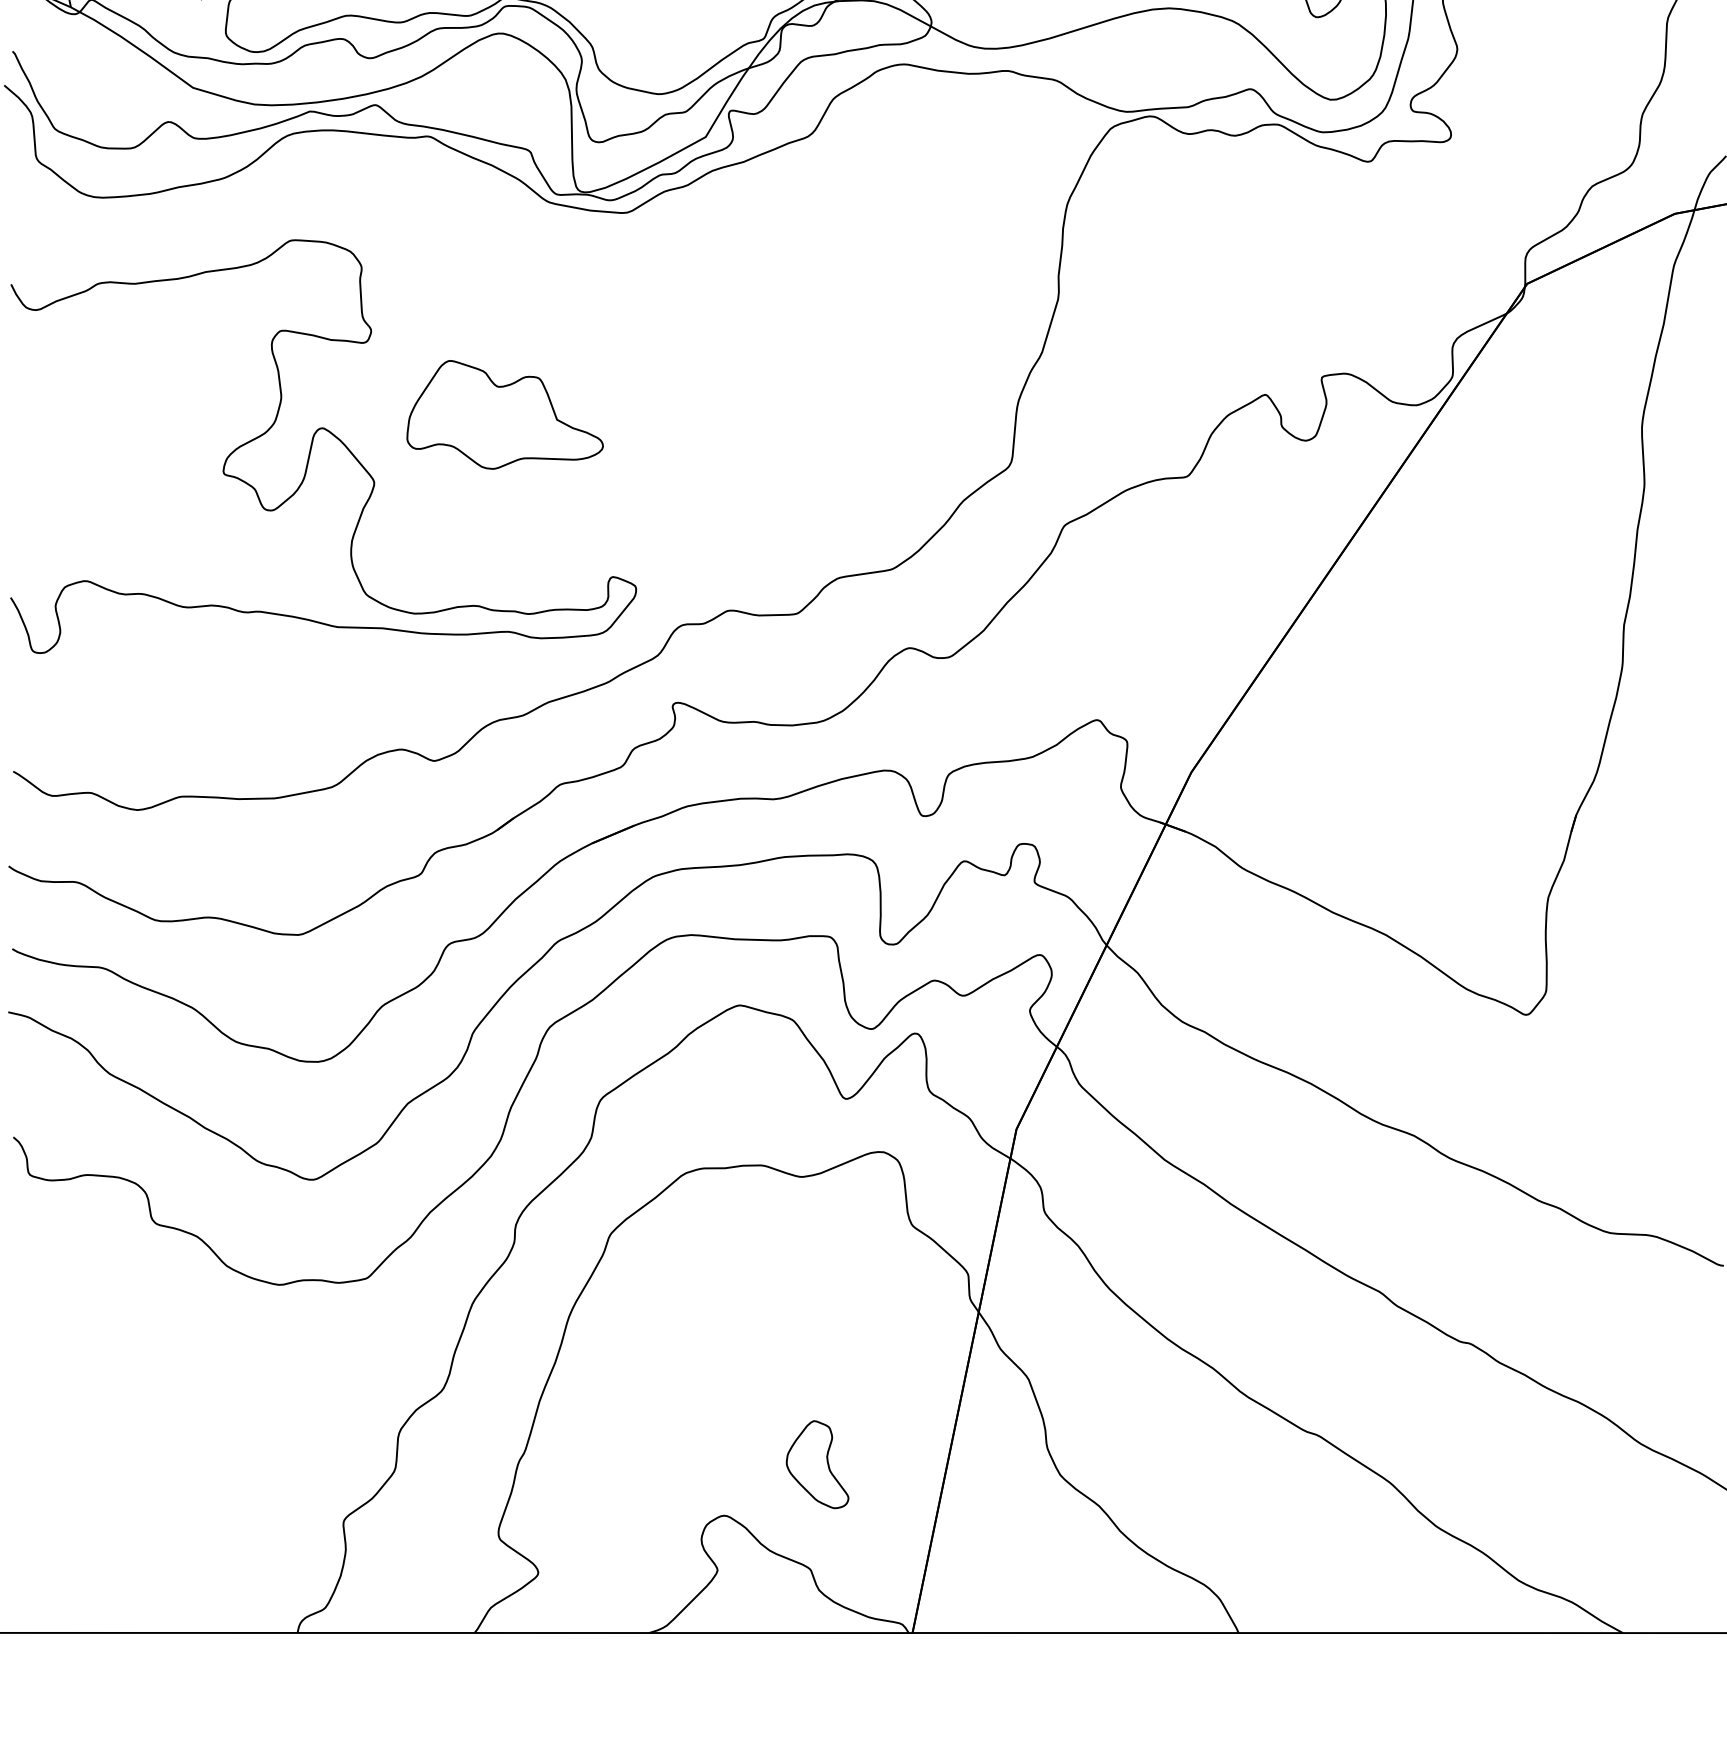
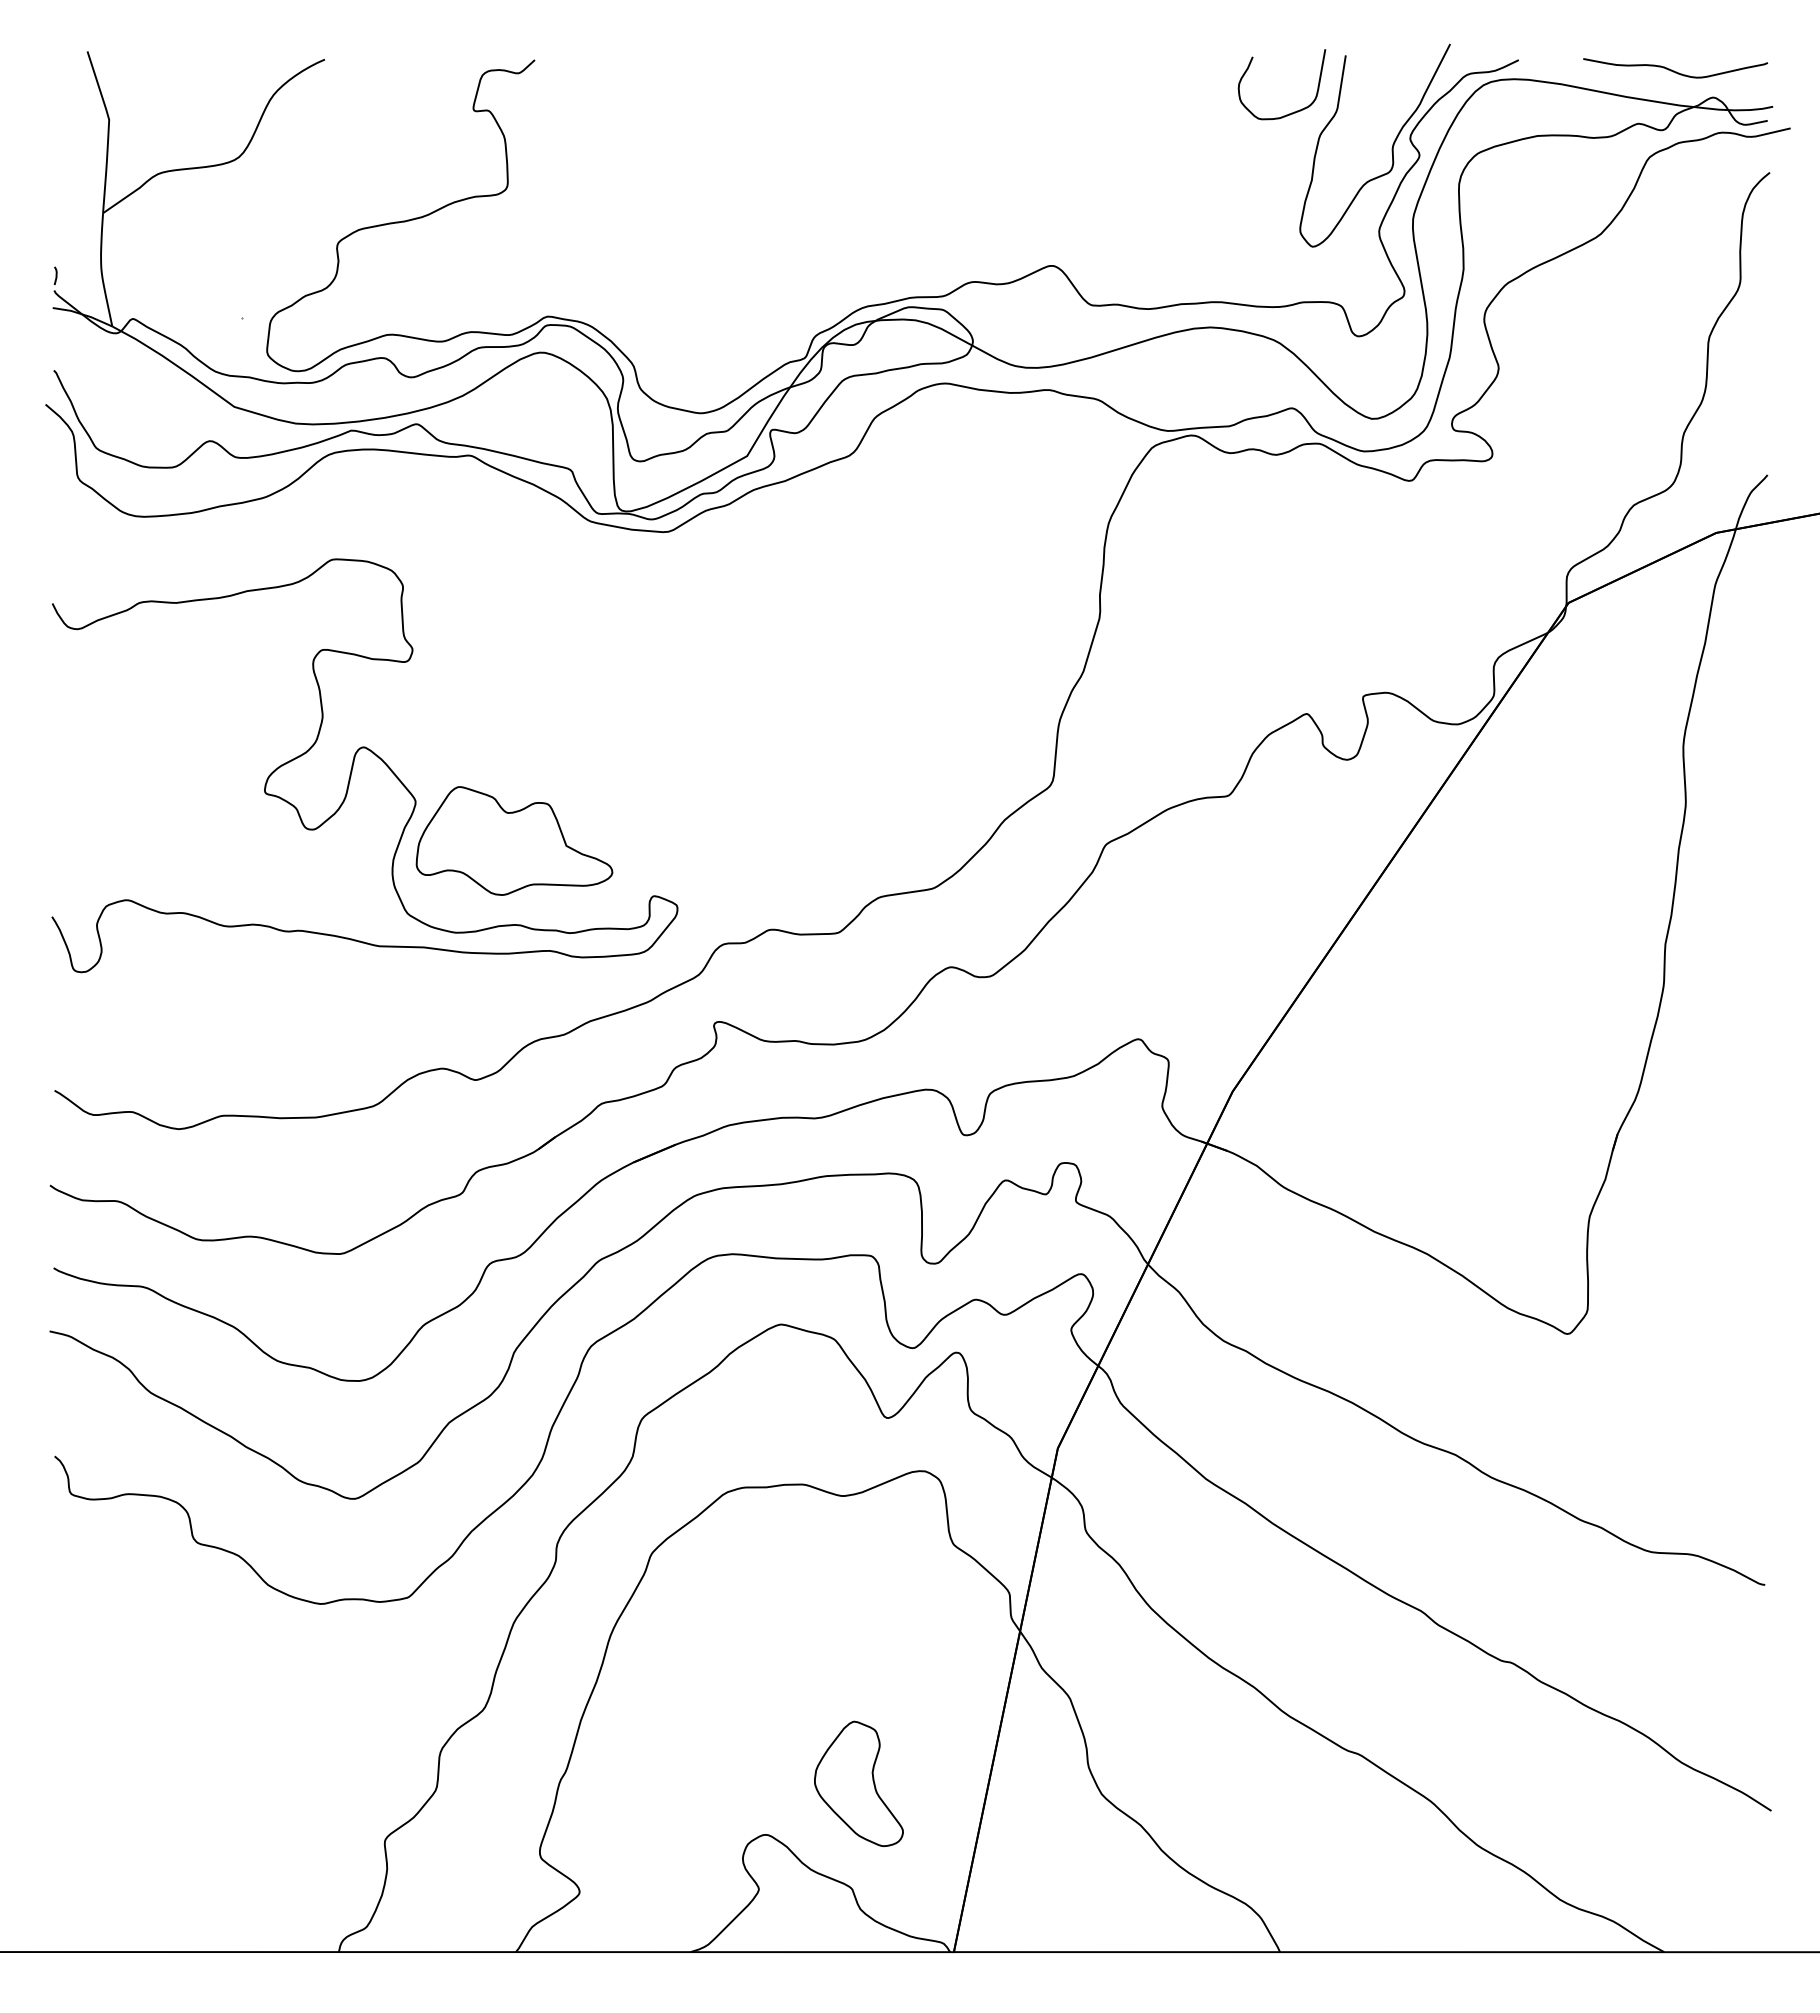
part: (505, 414) -> (514, 840), moved
part: (817, 1464) -> (858, 1783), size x1.43

